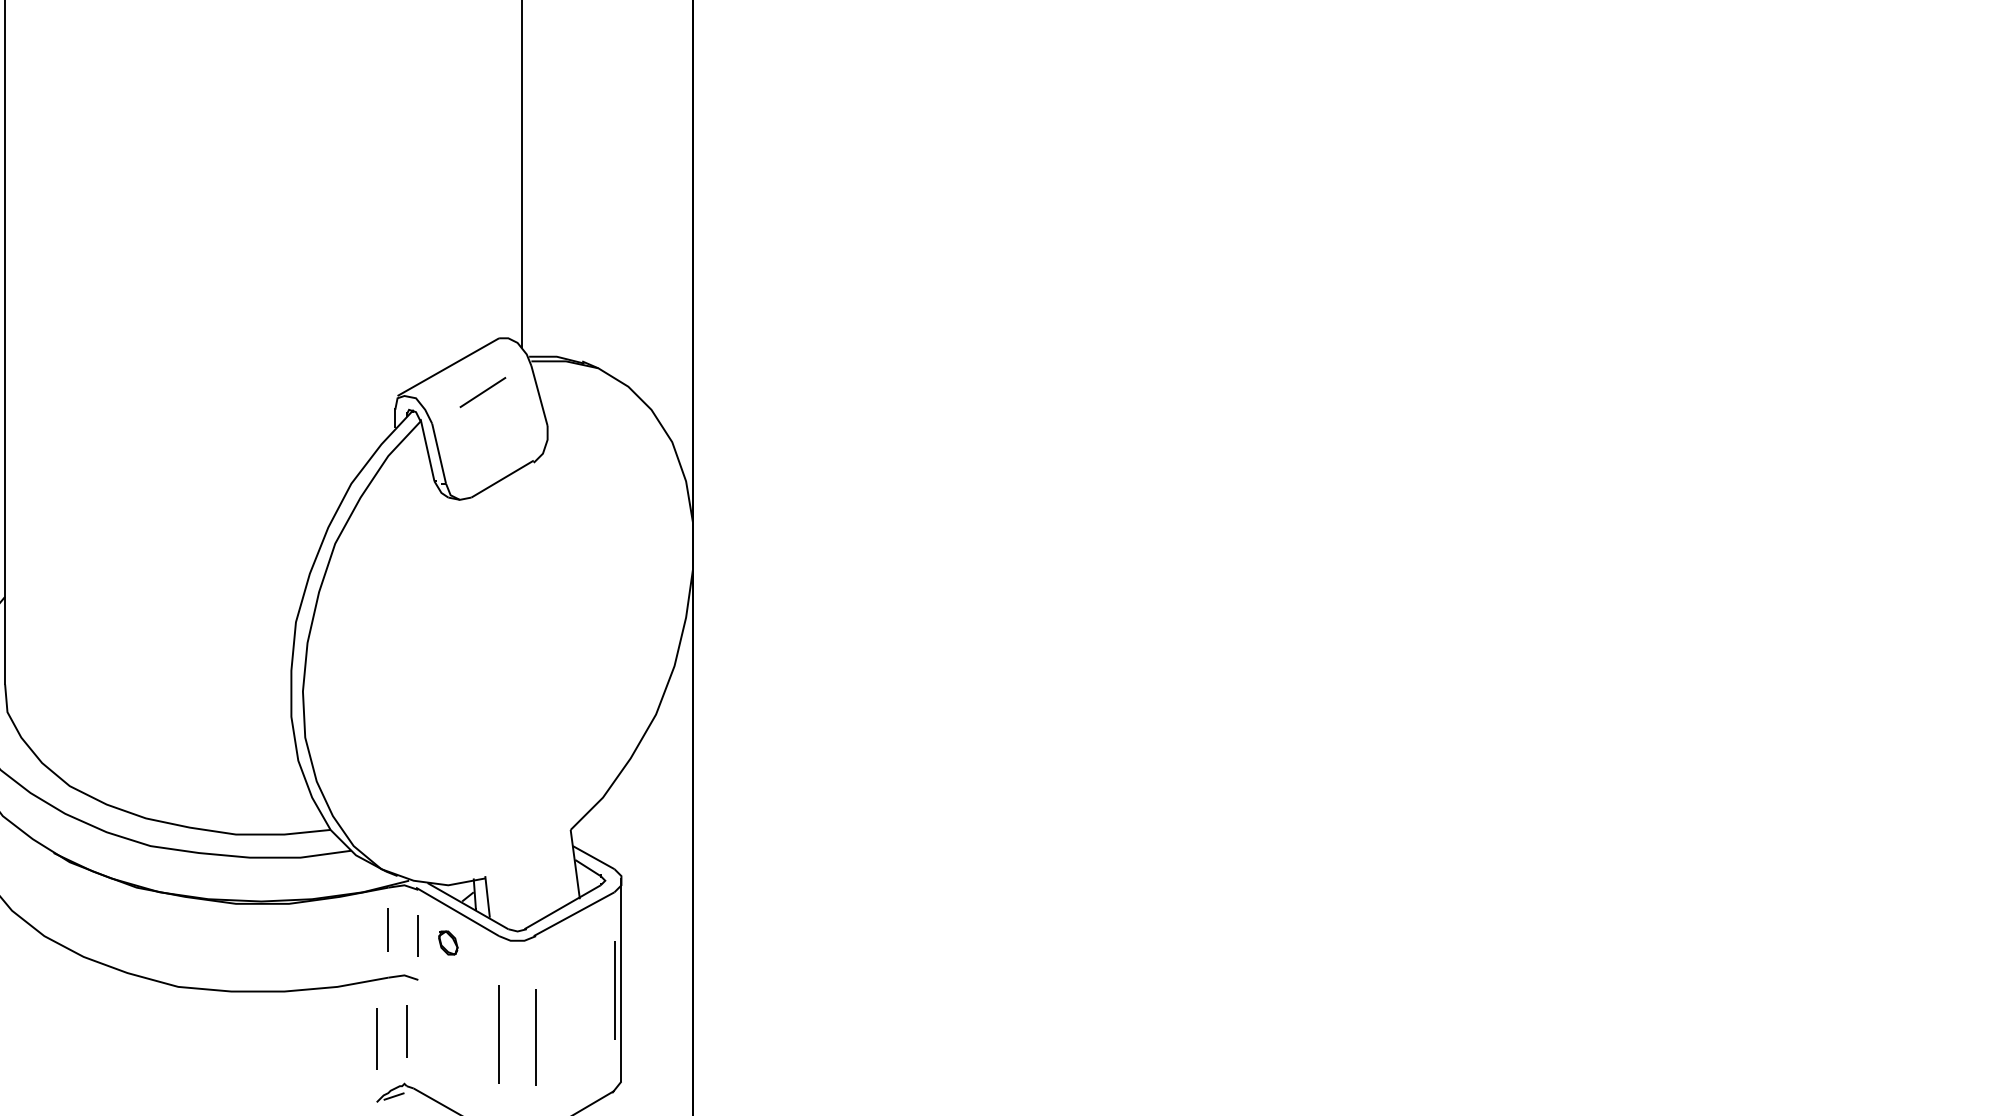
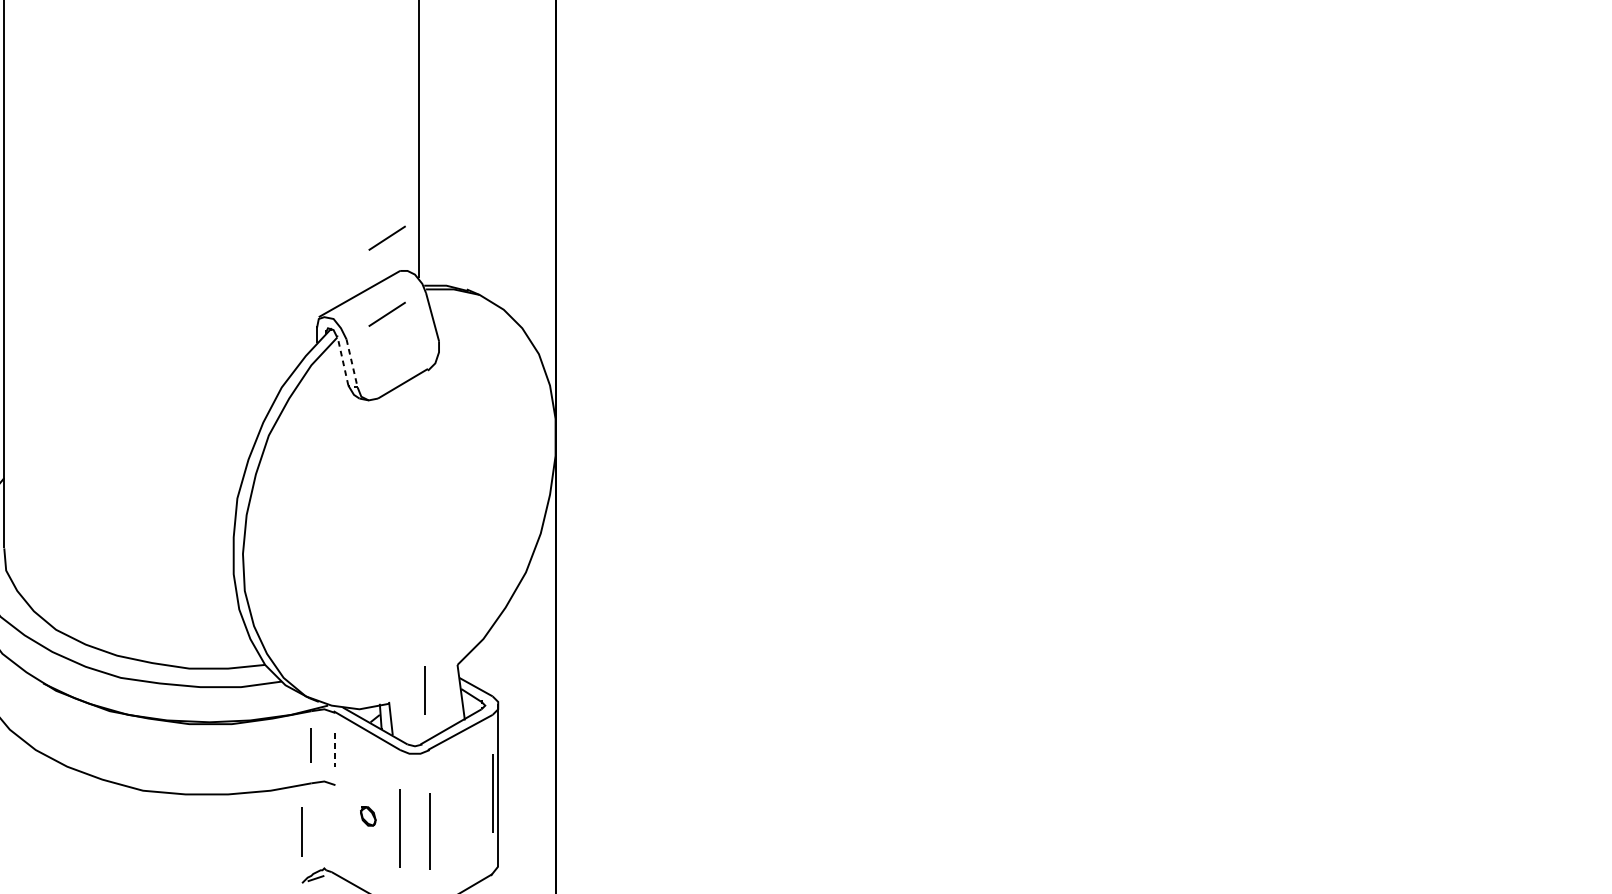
line: (482, 297) -> (386, 238), added
line: (427, 450) -> (342, 360), solid -> dashed
line: (439, 453) -> (352, 363), solid -> dashed
line: (529, 861) -> (424, 690), added
line: (418, 936) -> (335, 750), solid -> dashed
part: (448, 942) -> (368, 816), moved
line: (406, 1031) -> (325, 826), removed

